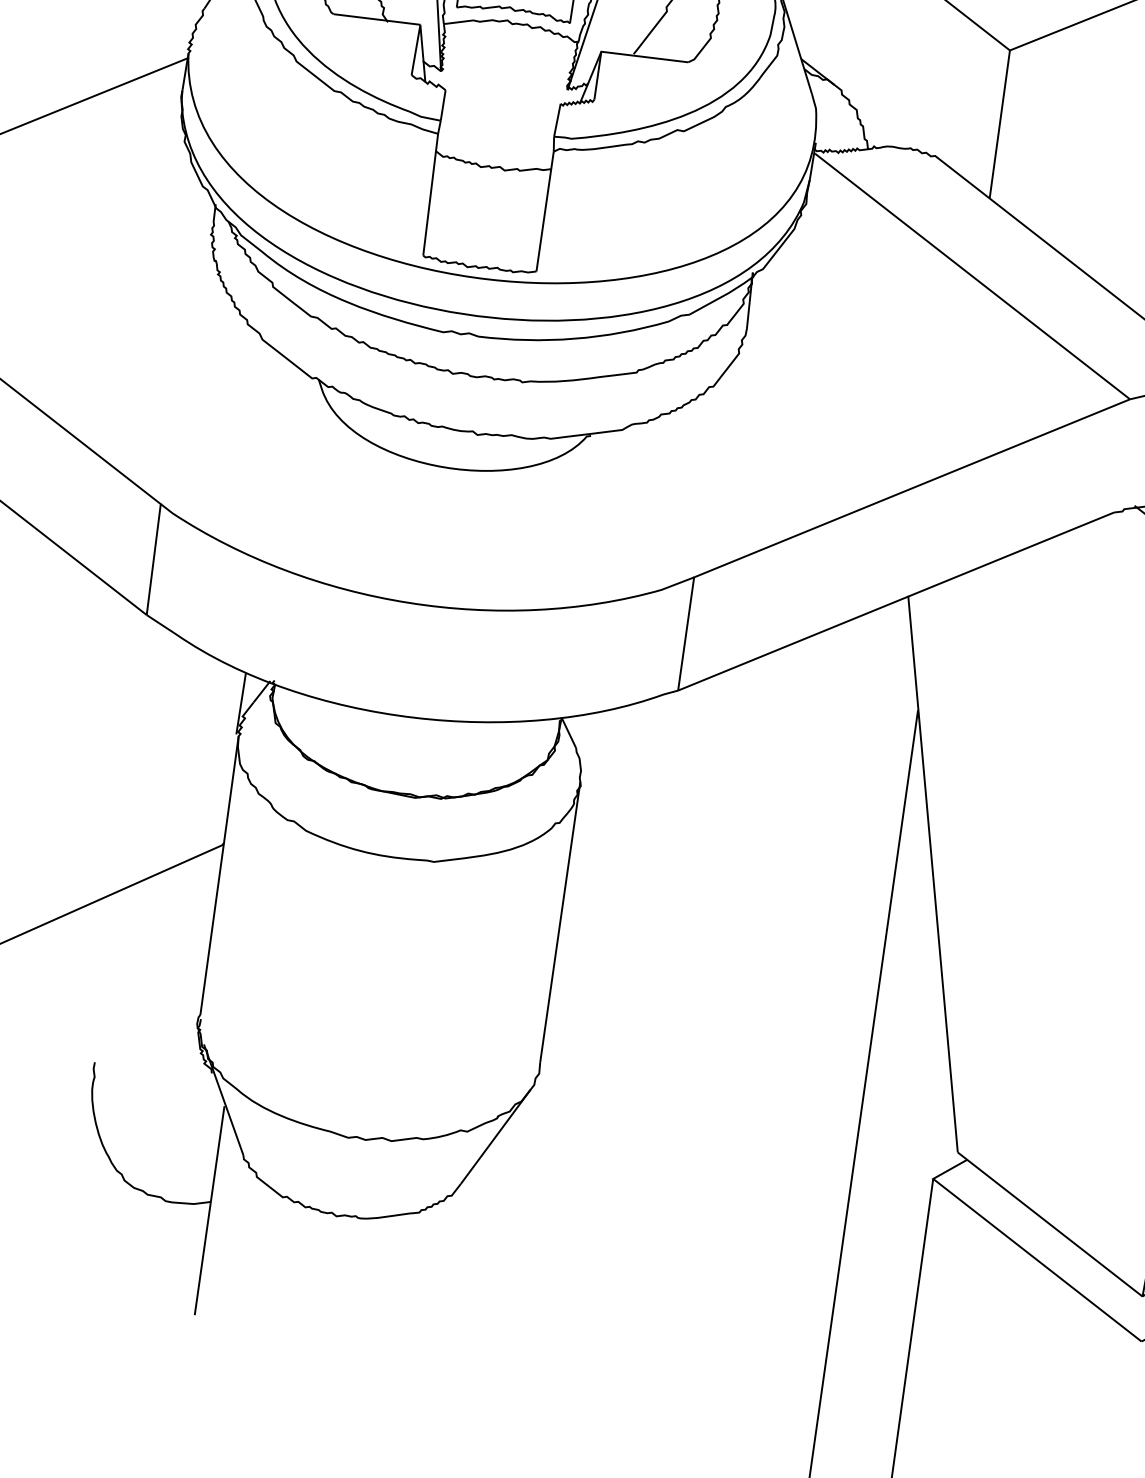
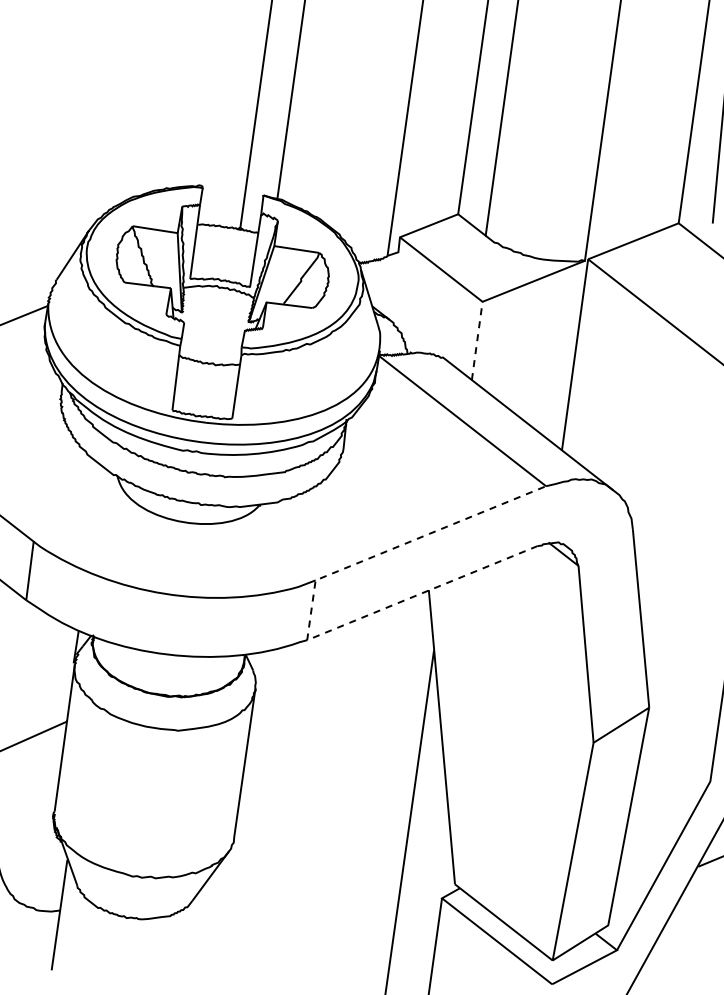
line: (1000, 123) -> (477, 340), solid -> dashed
line: (686, 632) -> (311, 609), solid -> dashed

